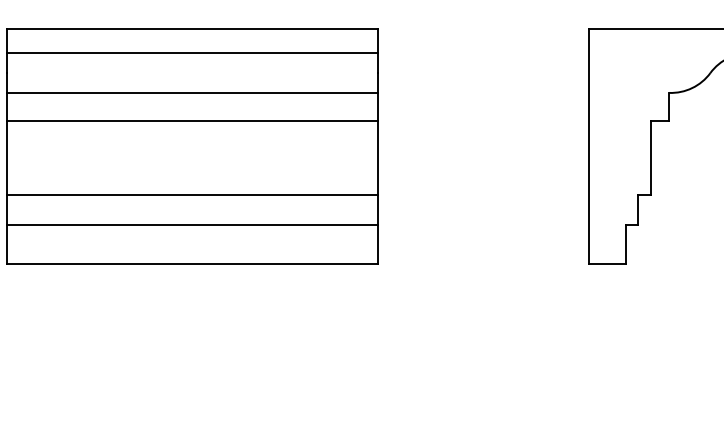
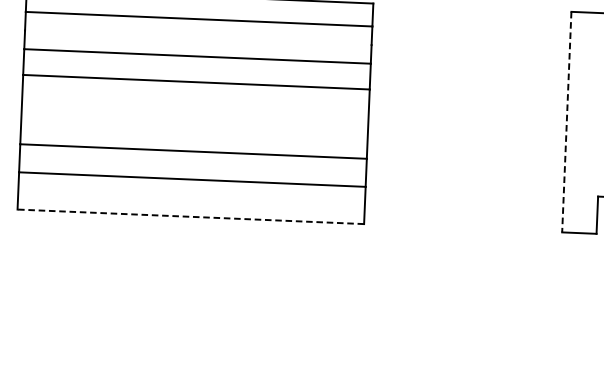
line: (589, 146) -> (566, 122), solid -> dashed
line: (191, 264) -> (190, 216), solid -> dashed

